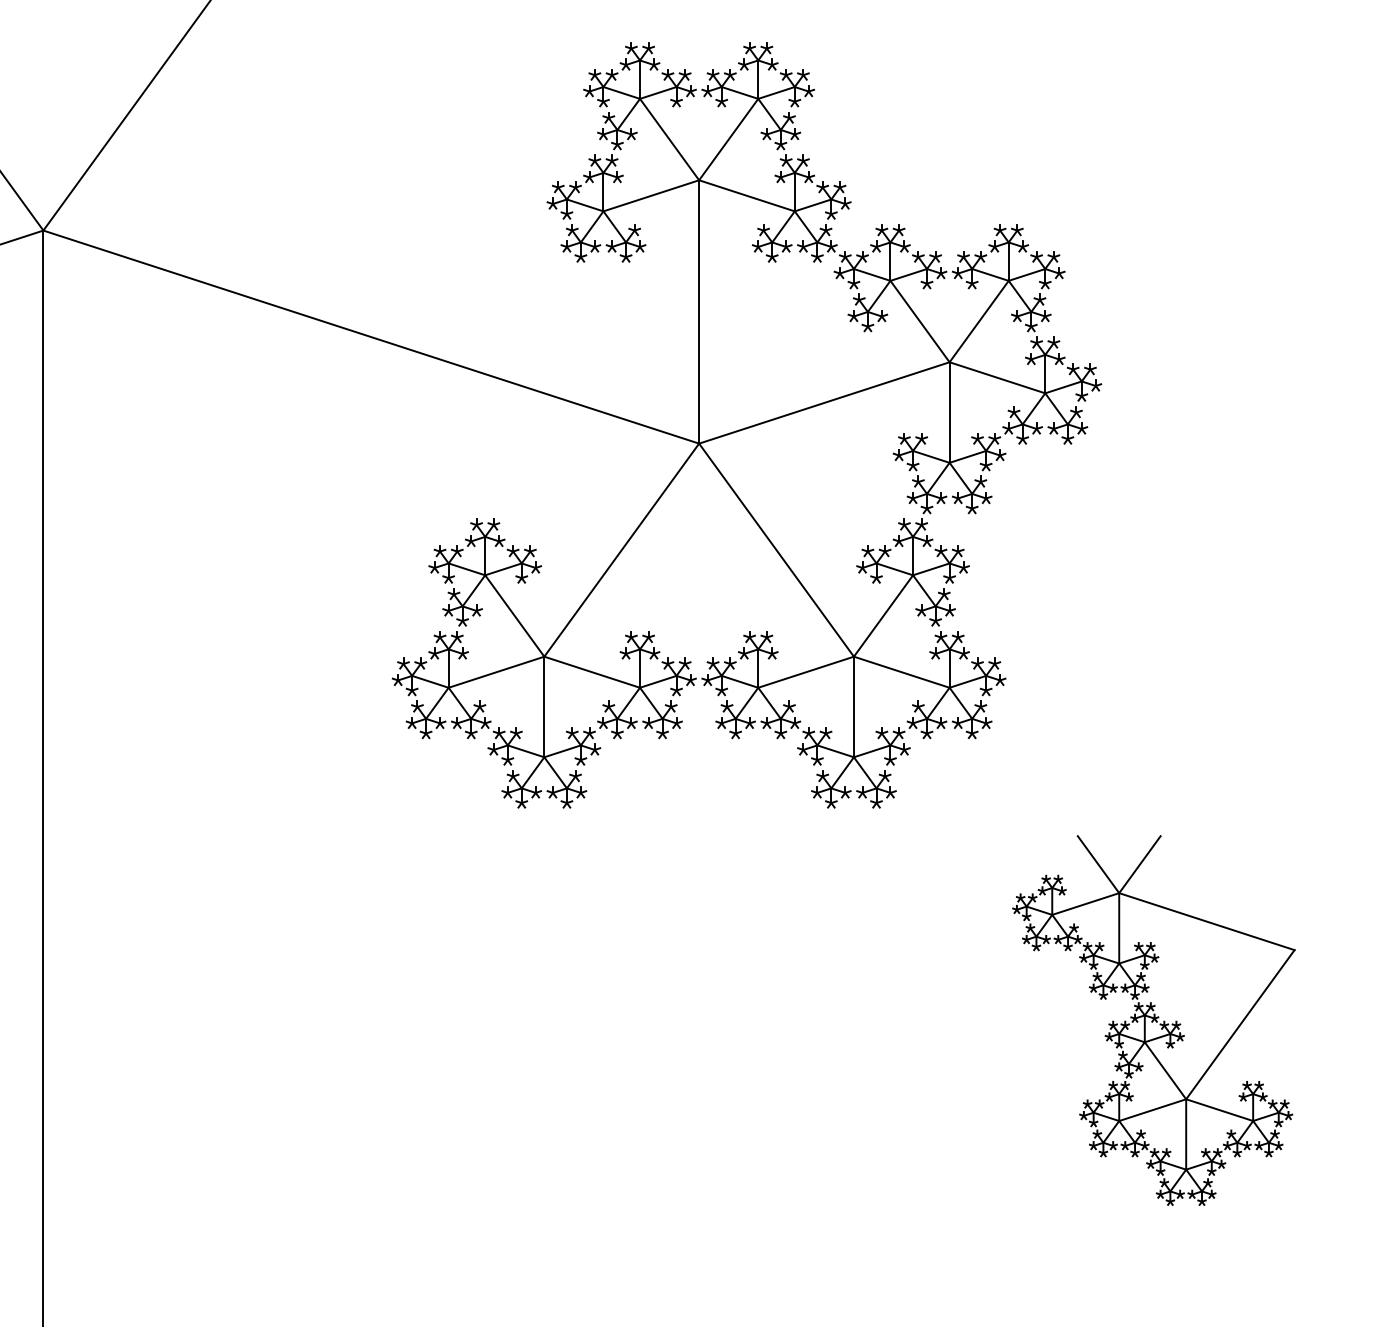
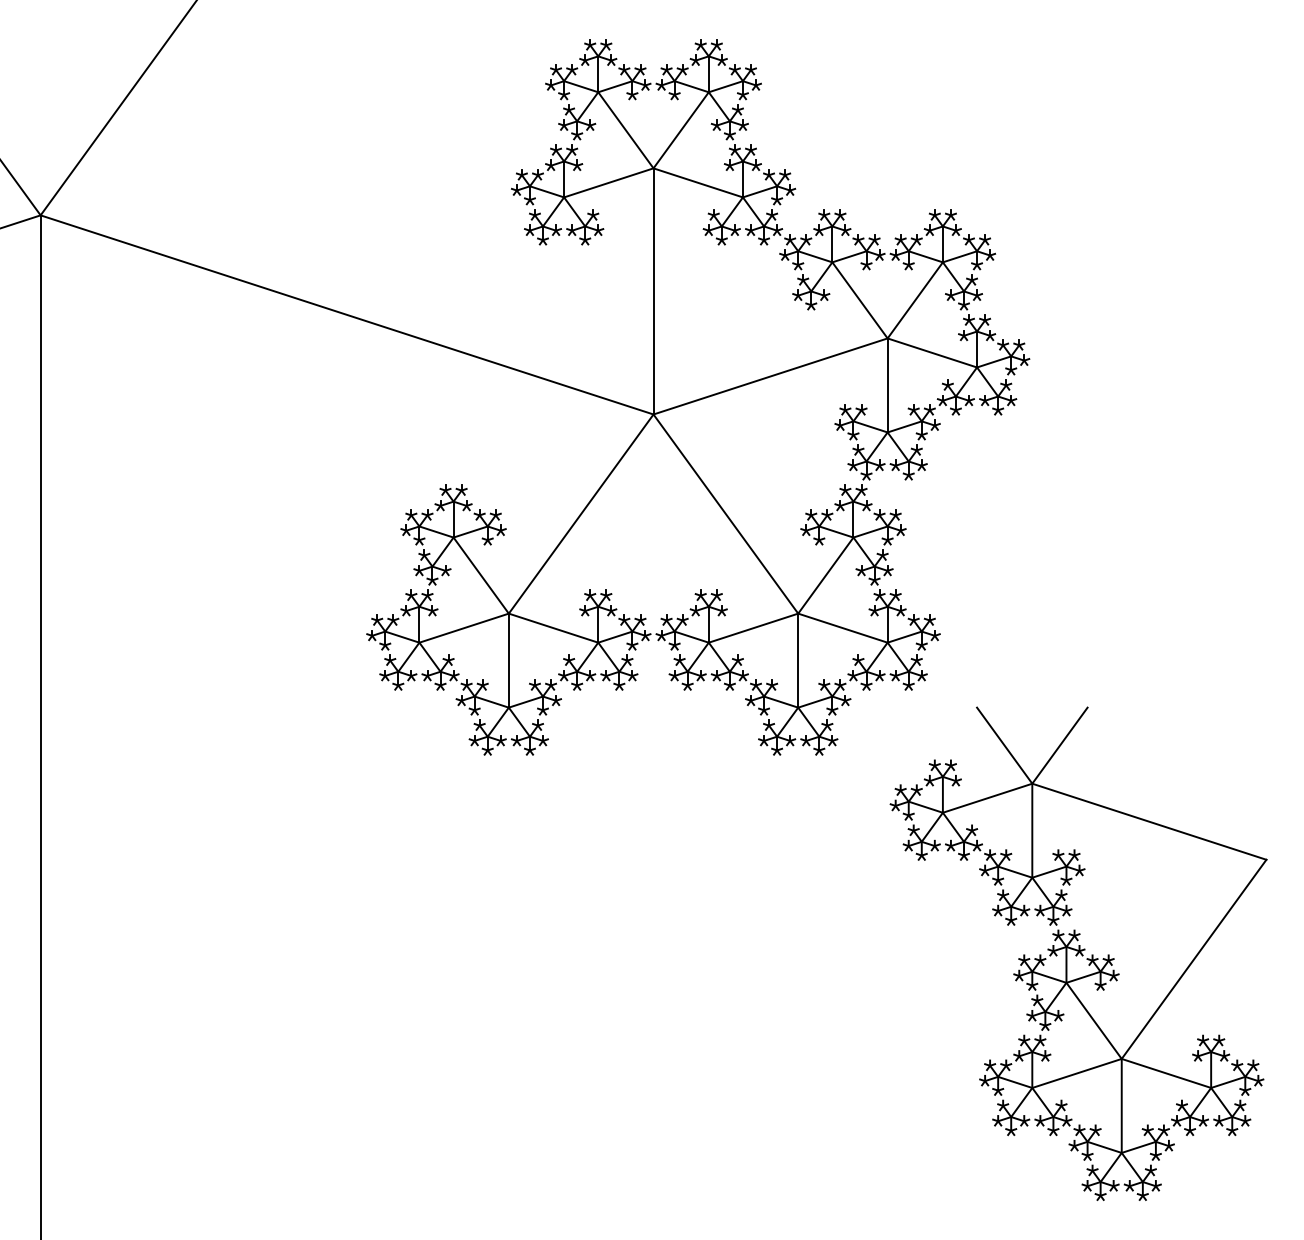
part: (1153, 1020) -> (1078, 953), size x1.43

